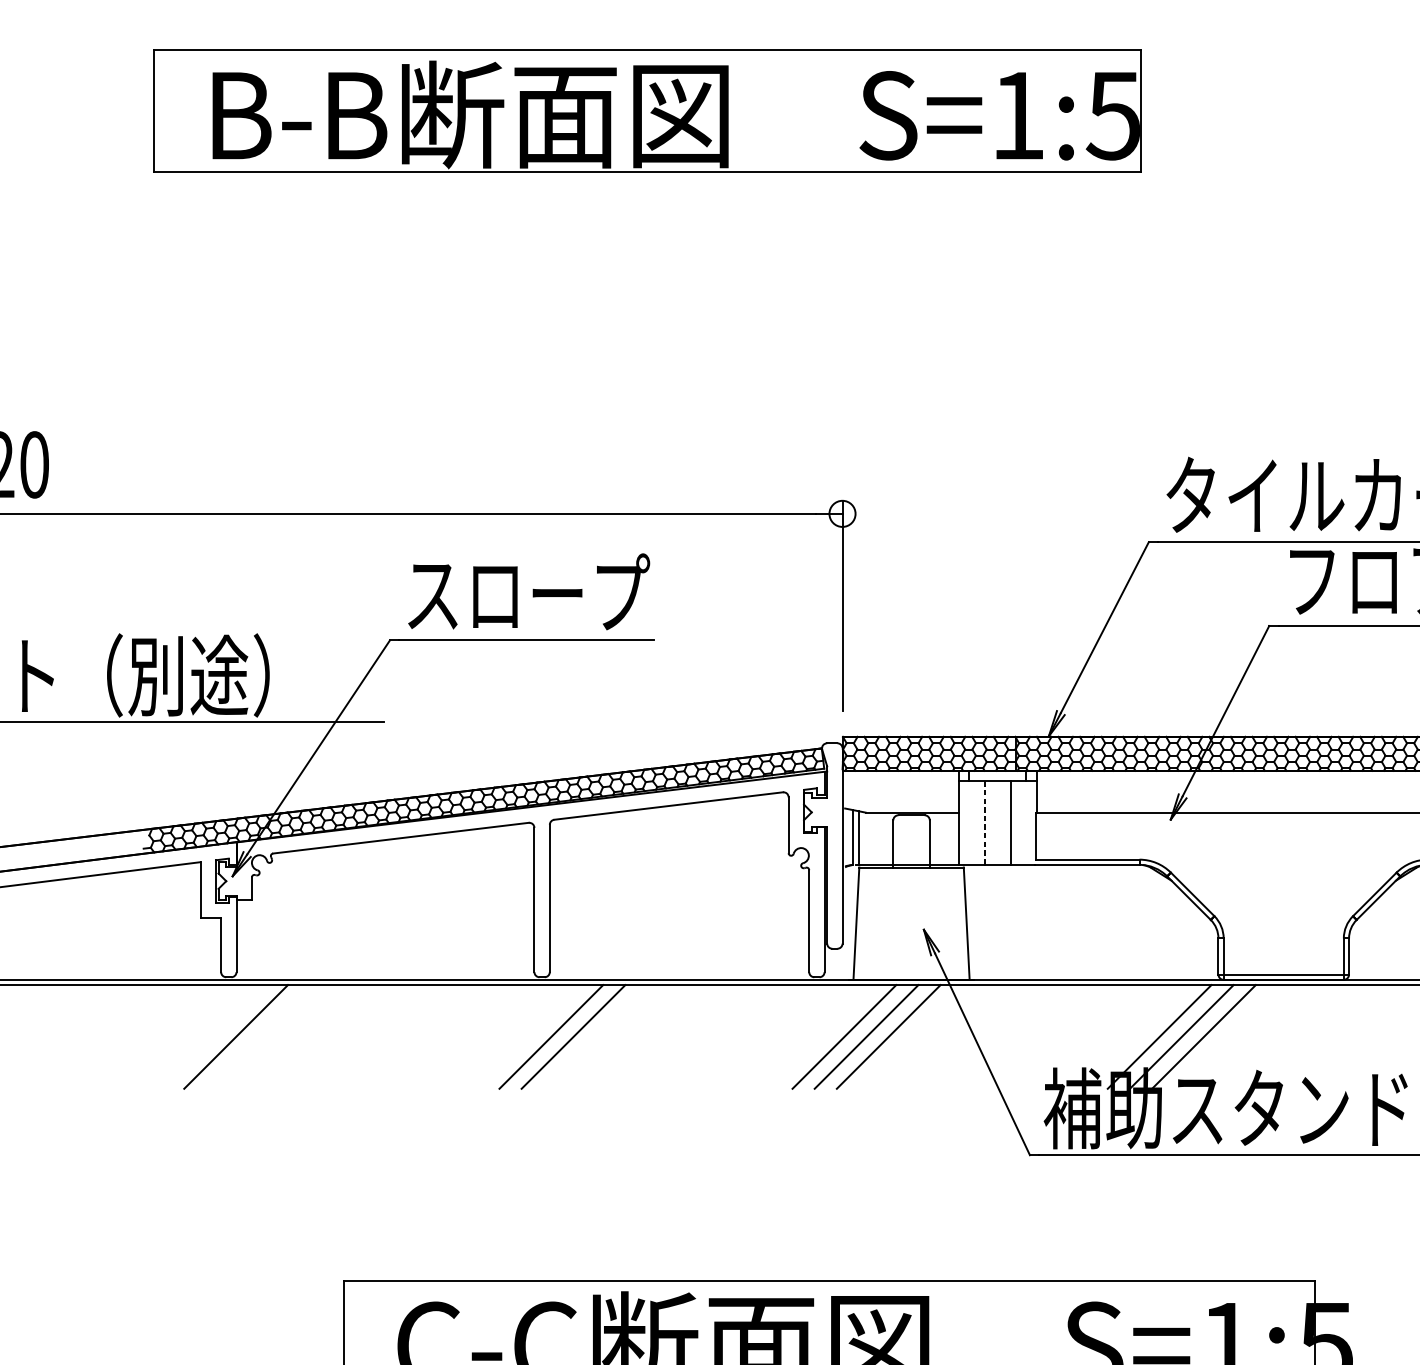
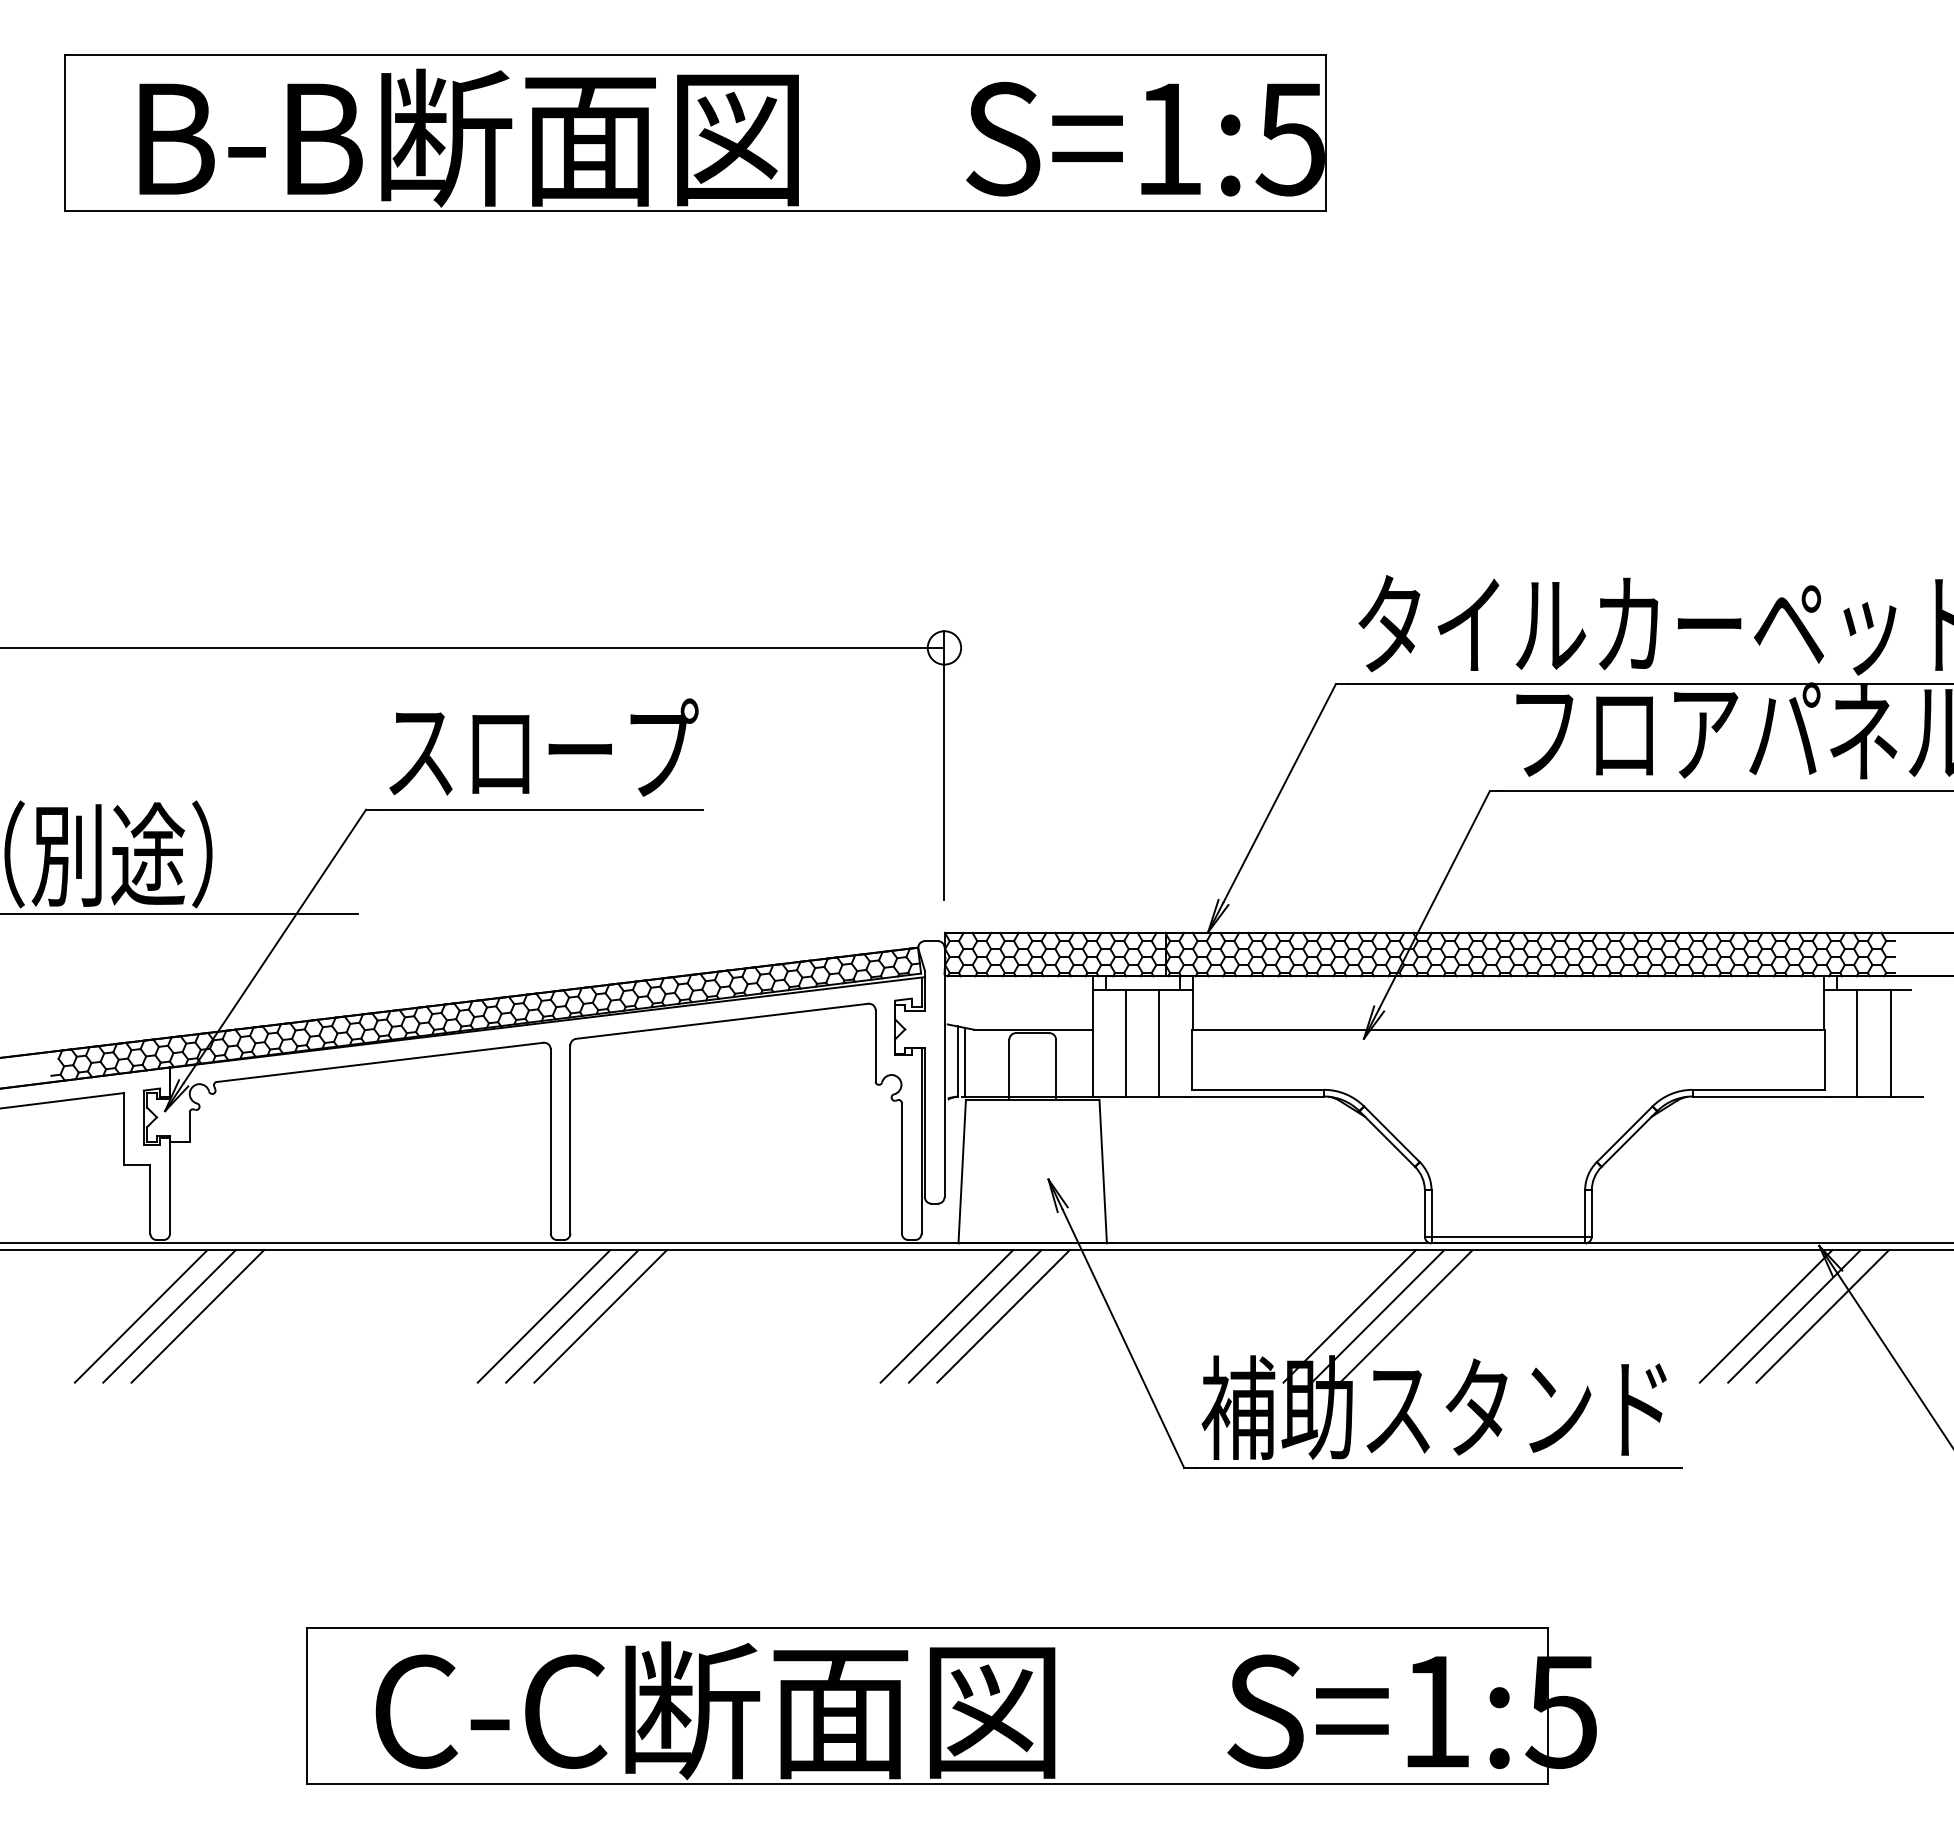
line: (984, 823) -> (1126, 1043), dashed -> solid
line: (213, 1037) -> (140, 1316), added
line: (258, 1037) -> (197, 1316), added
line: (528, 1037) -> (543, 1316), added

